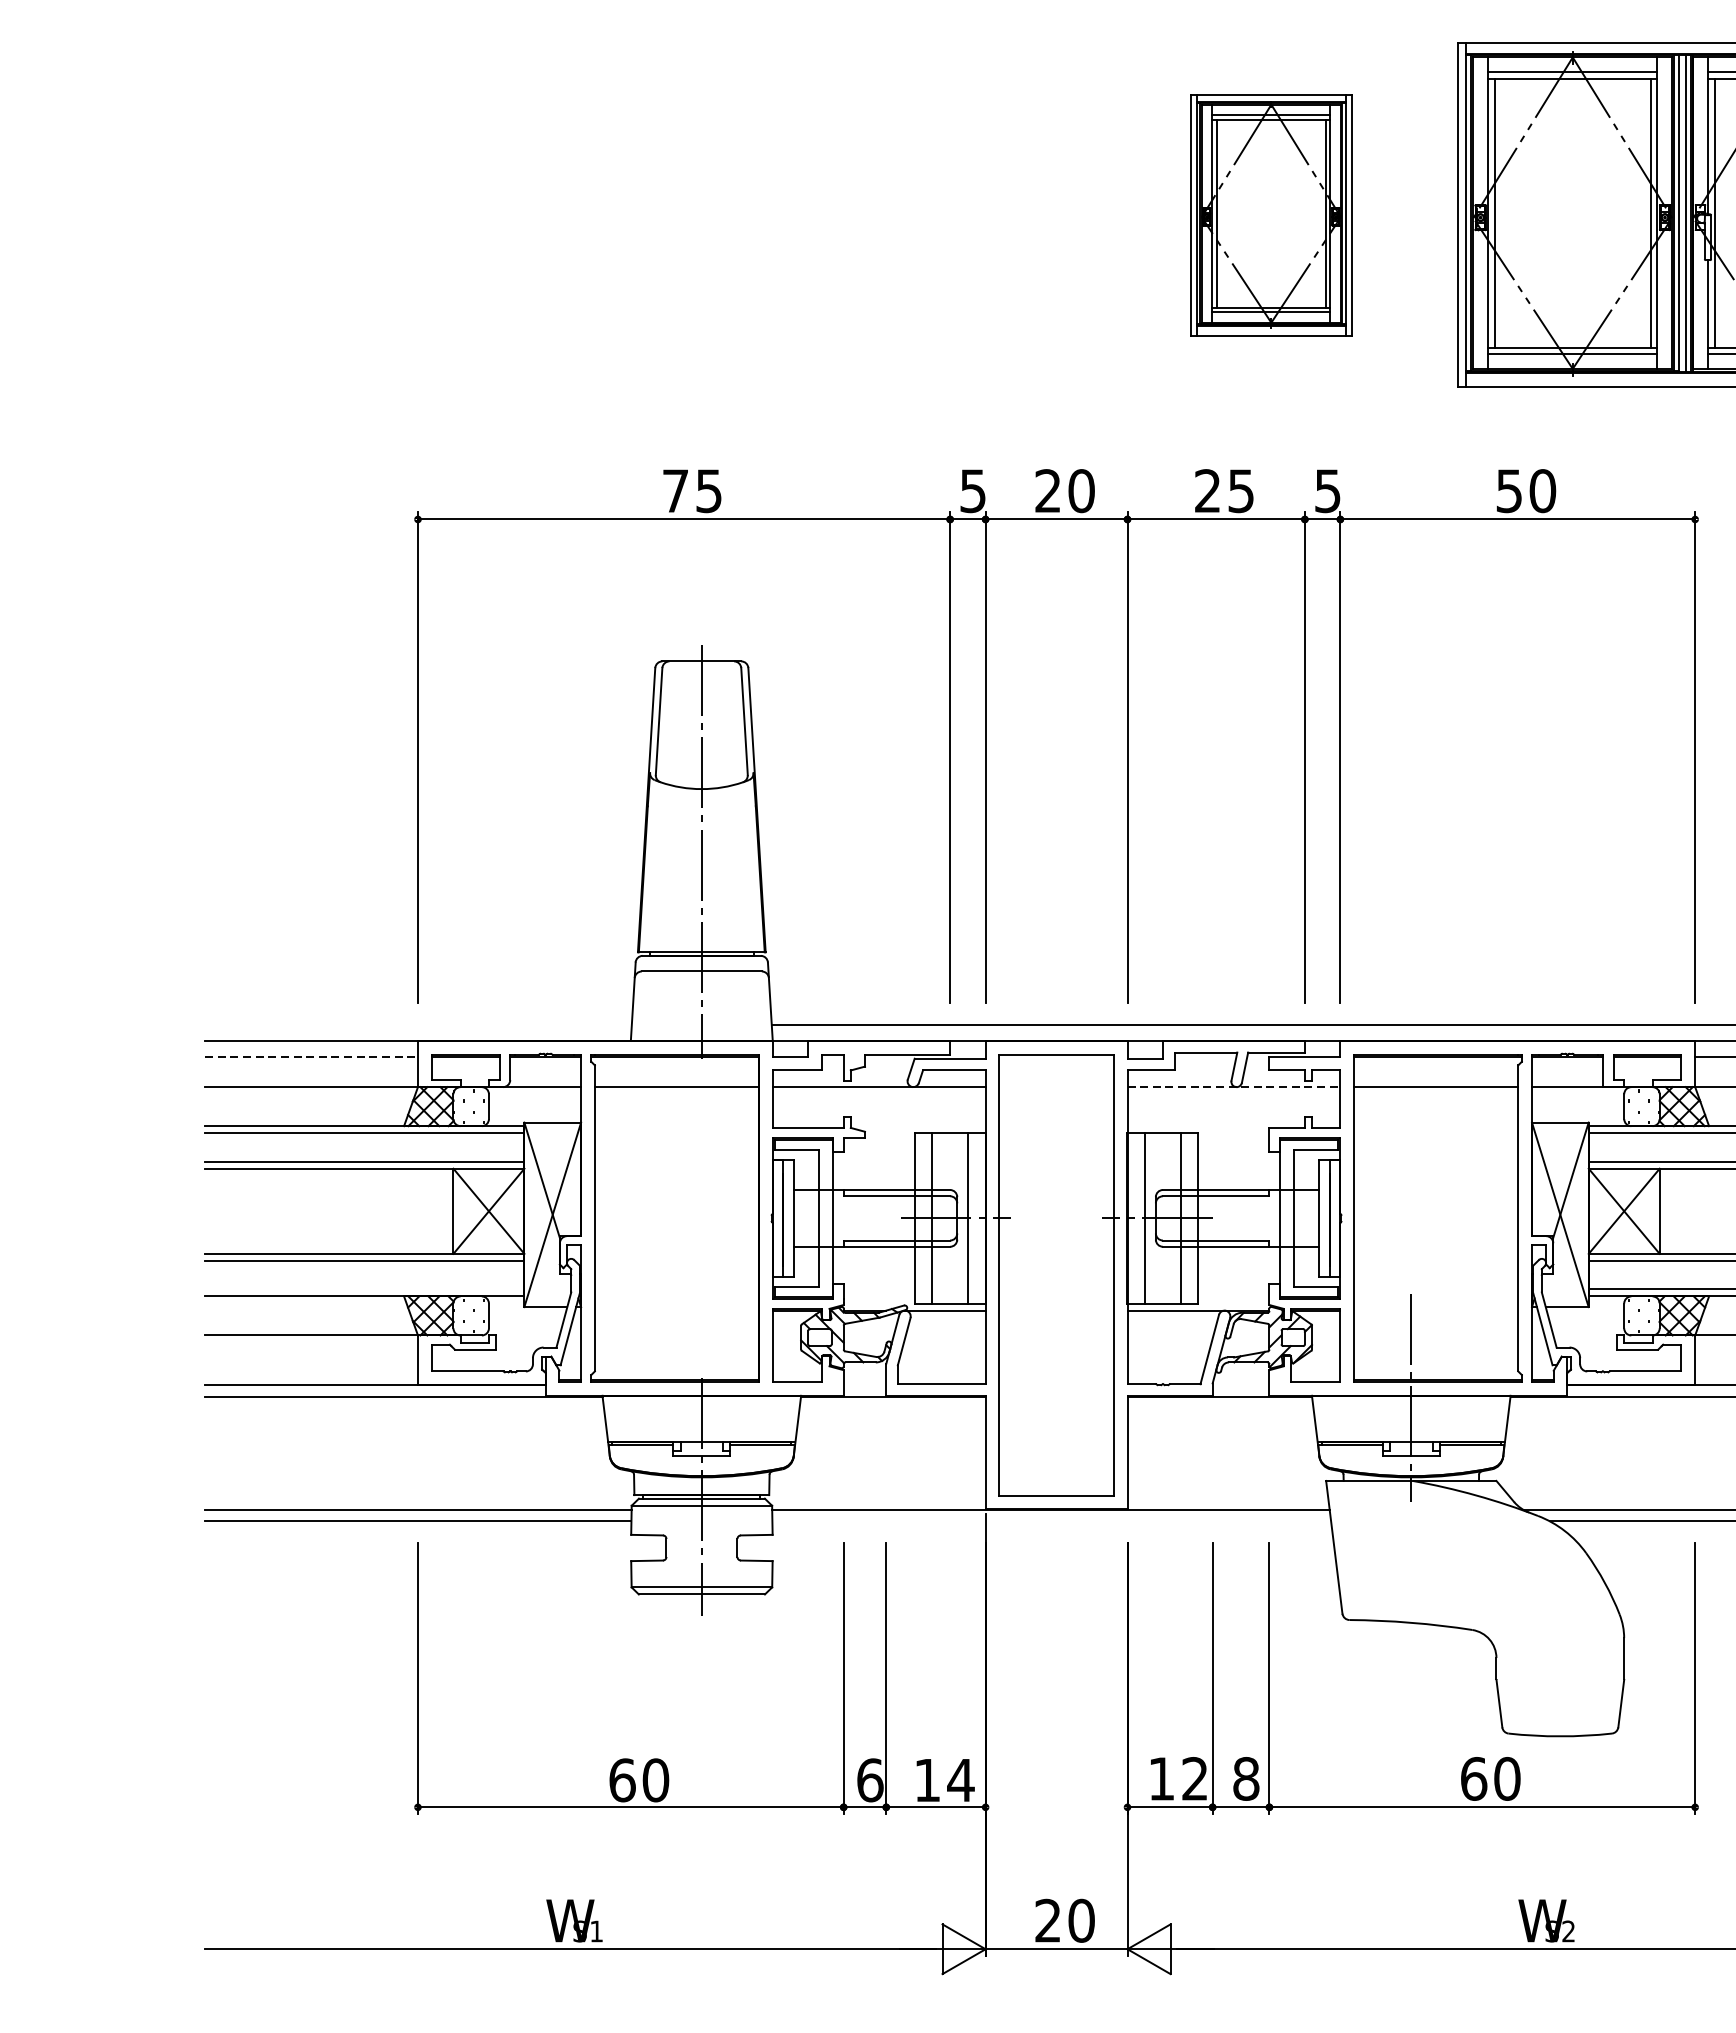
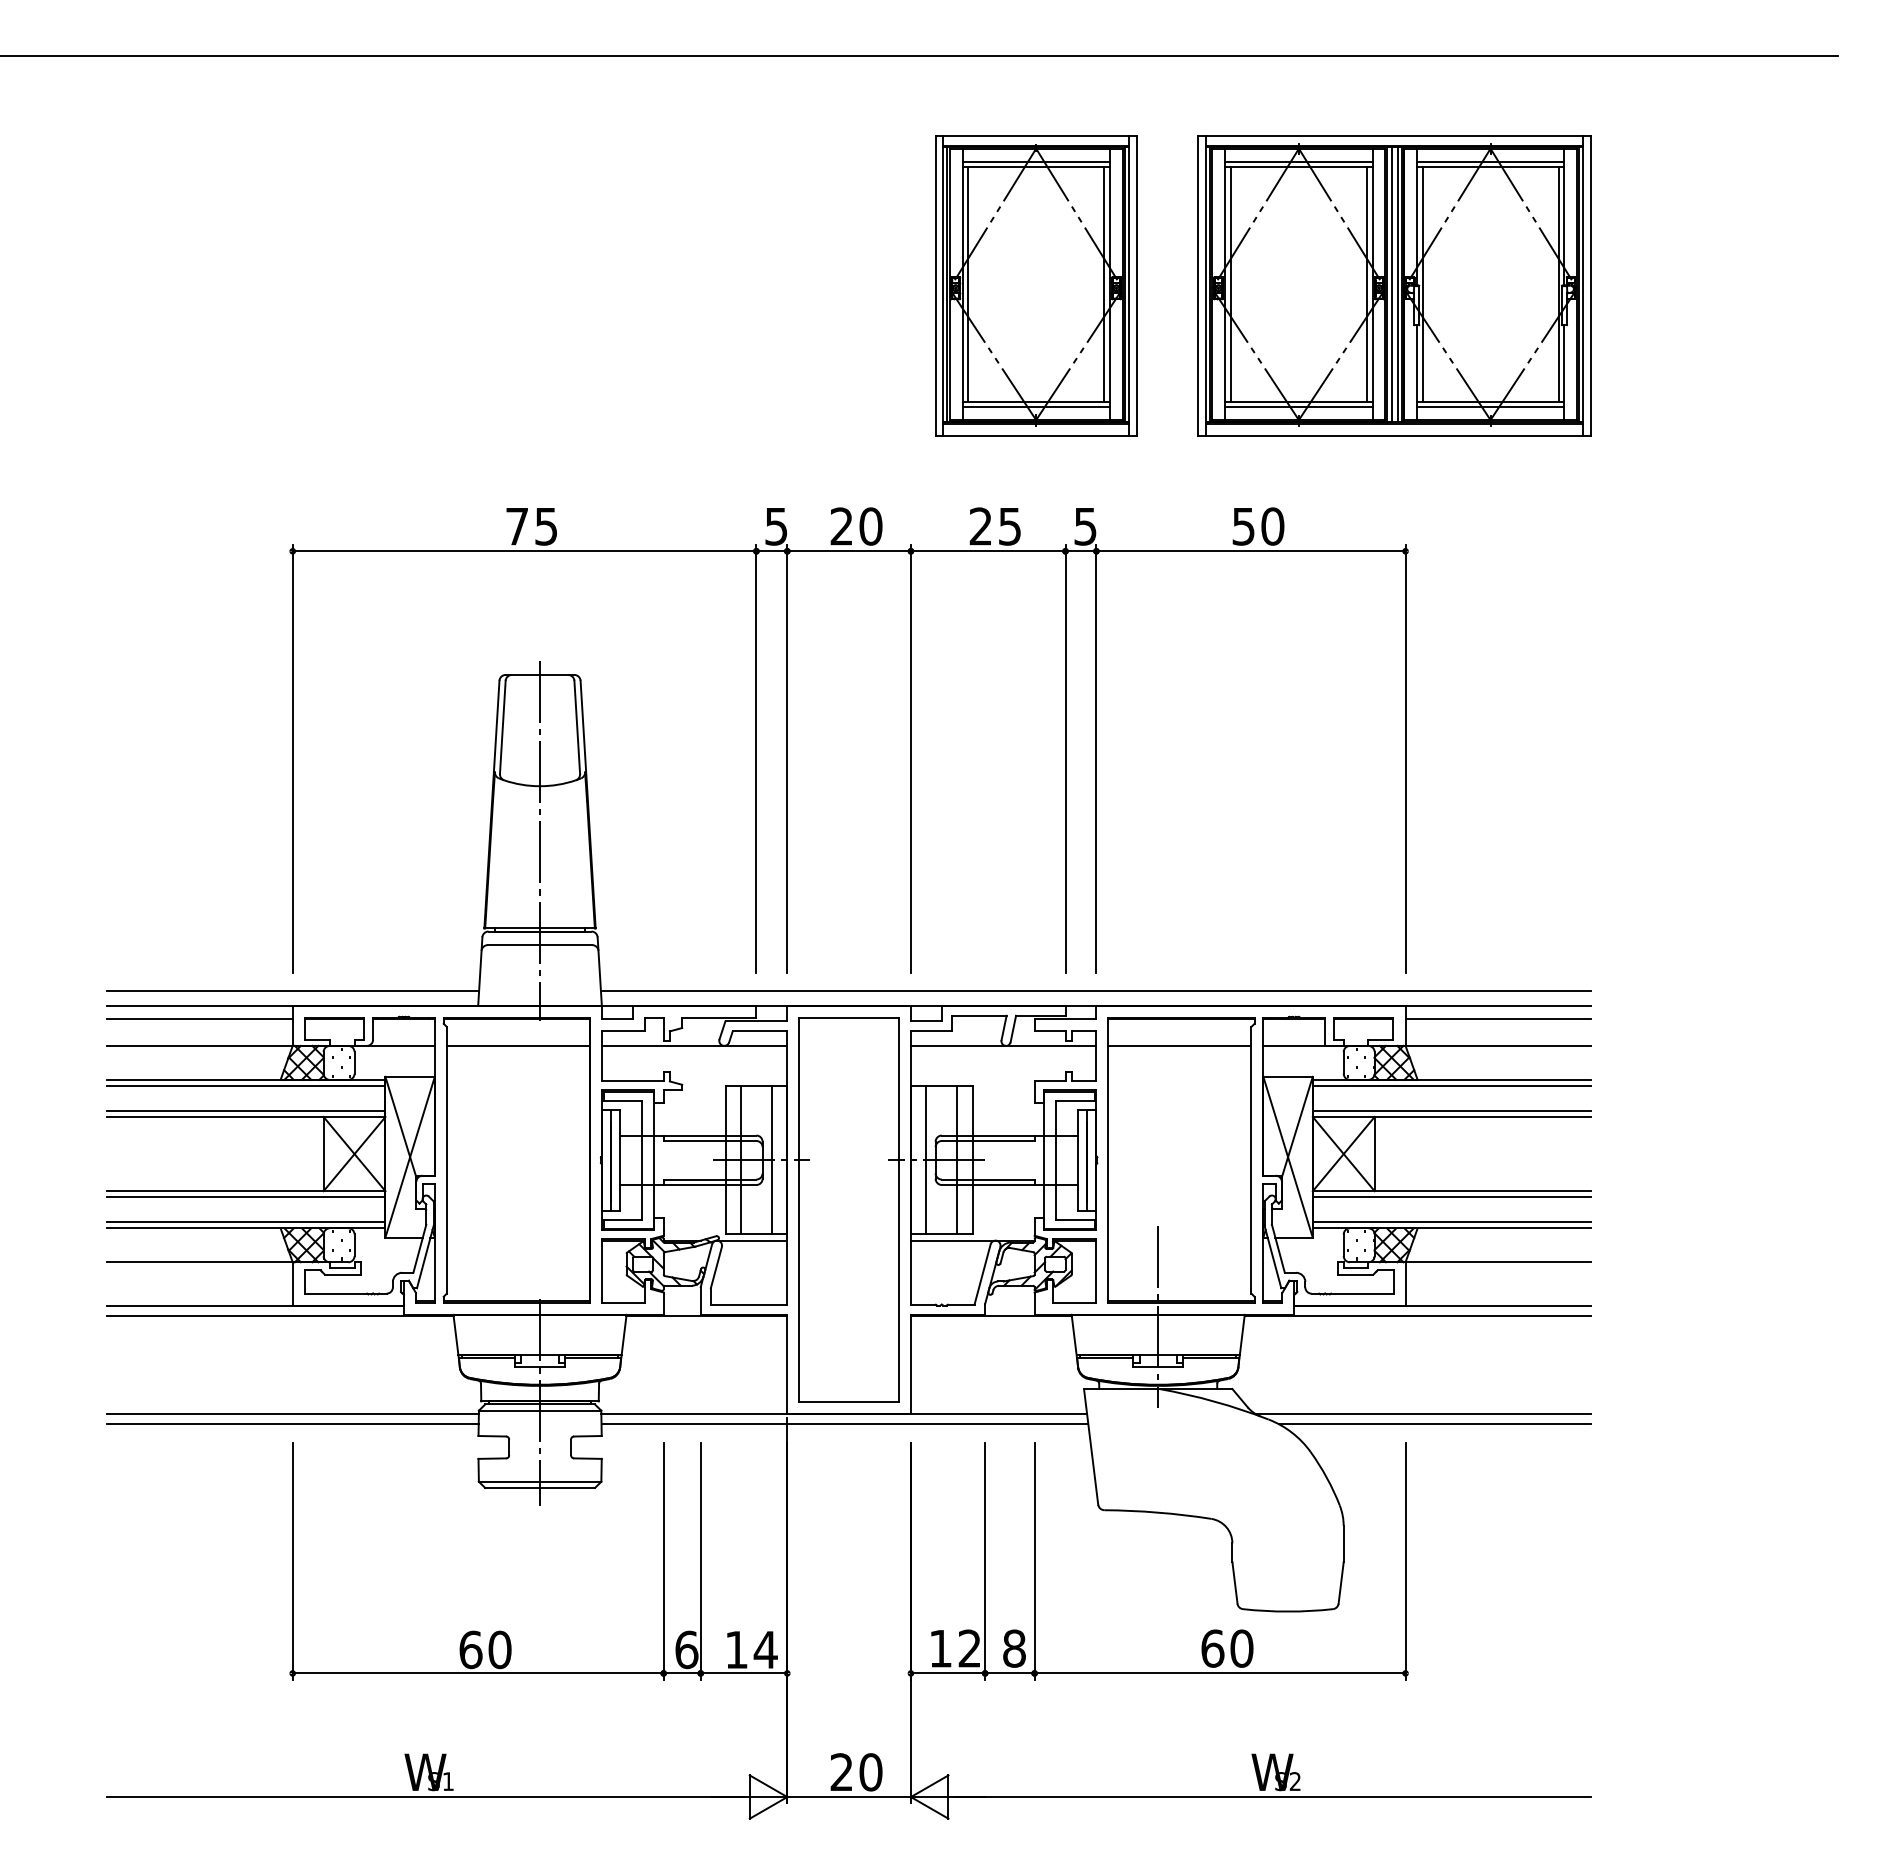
part: (1271, 214) -> (1036, 285), size x1.43
line: (418, 1024) -> (293, 991), added
line: (312, 1056) -> (200, 1019), dashed -> solid
line: (1233, 1086) -> (1003, 1045), dashed -> solid
line: (364, 1289) -> (246, 1222), added
line: (1051, 1521) -> (844, 1424), added

